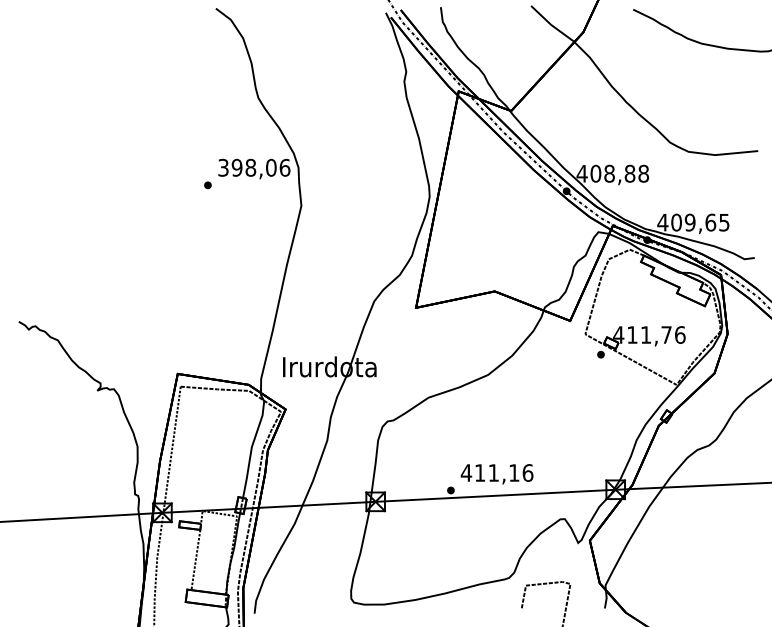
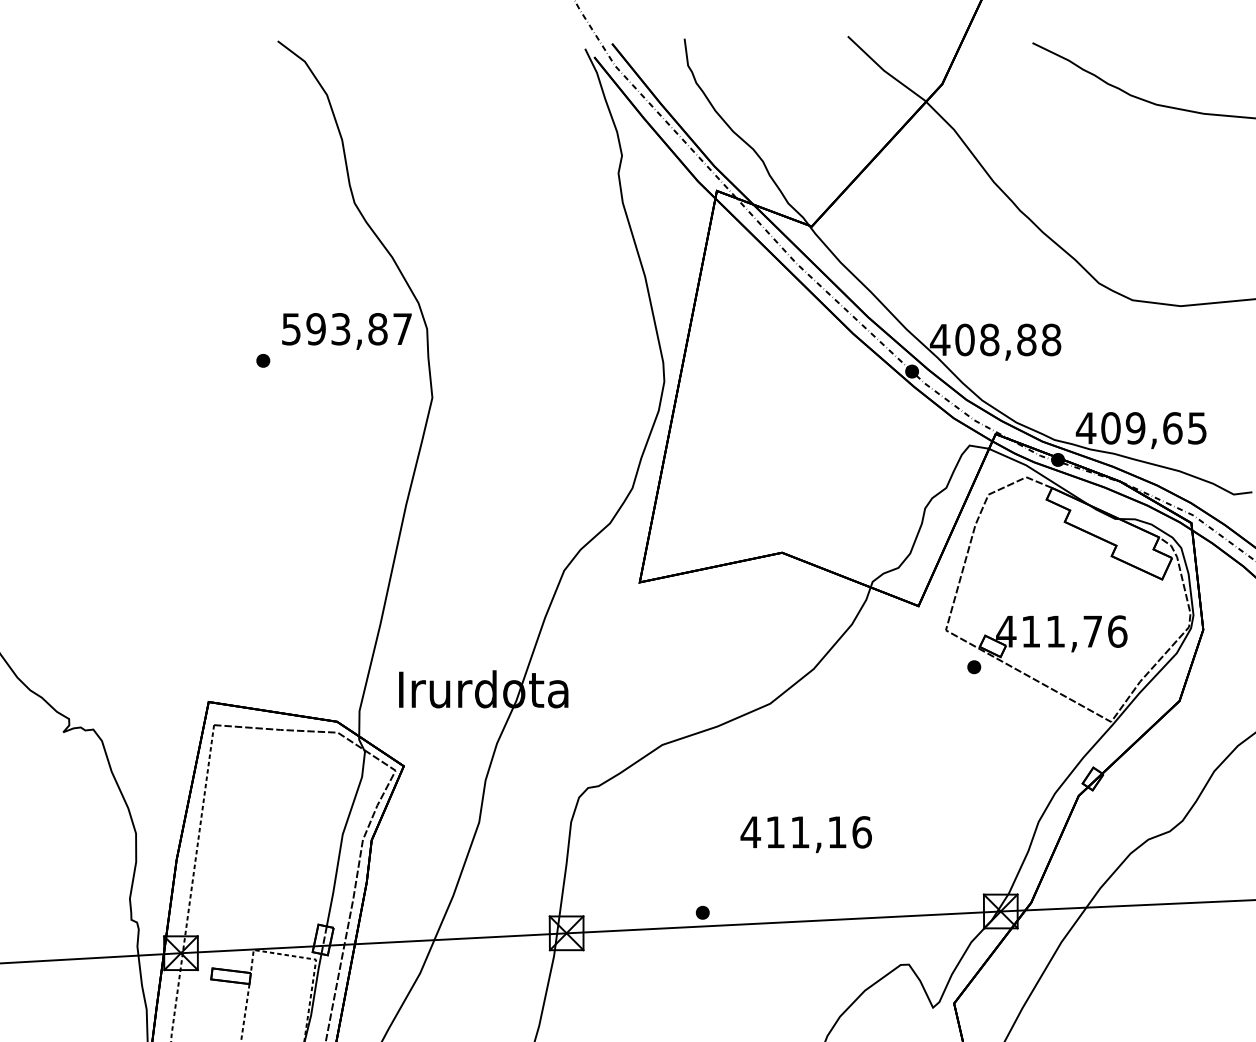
text: (254, 167) -> (347, 328), 398,06 -> 593,87
text: (496, 474) -> (805, 835), moved

